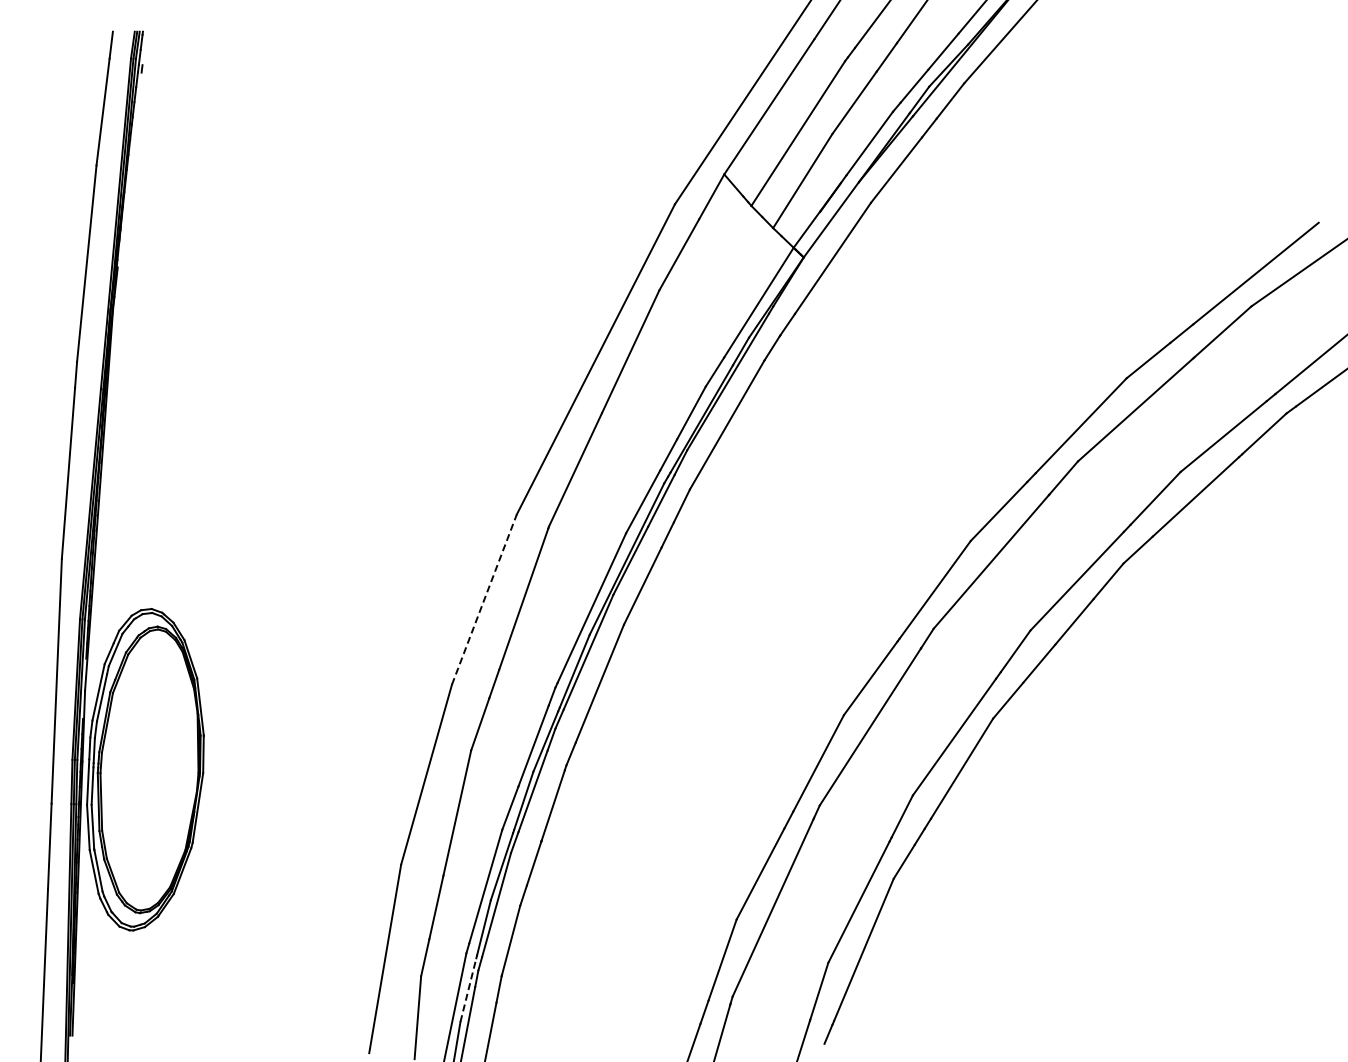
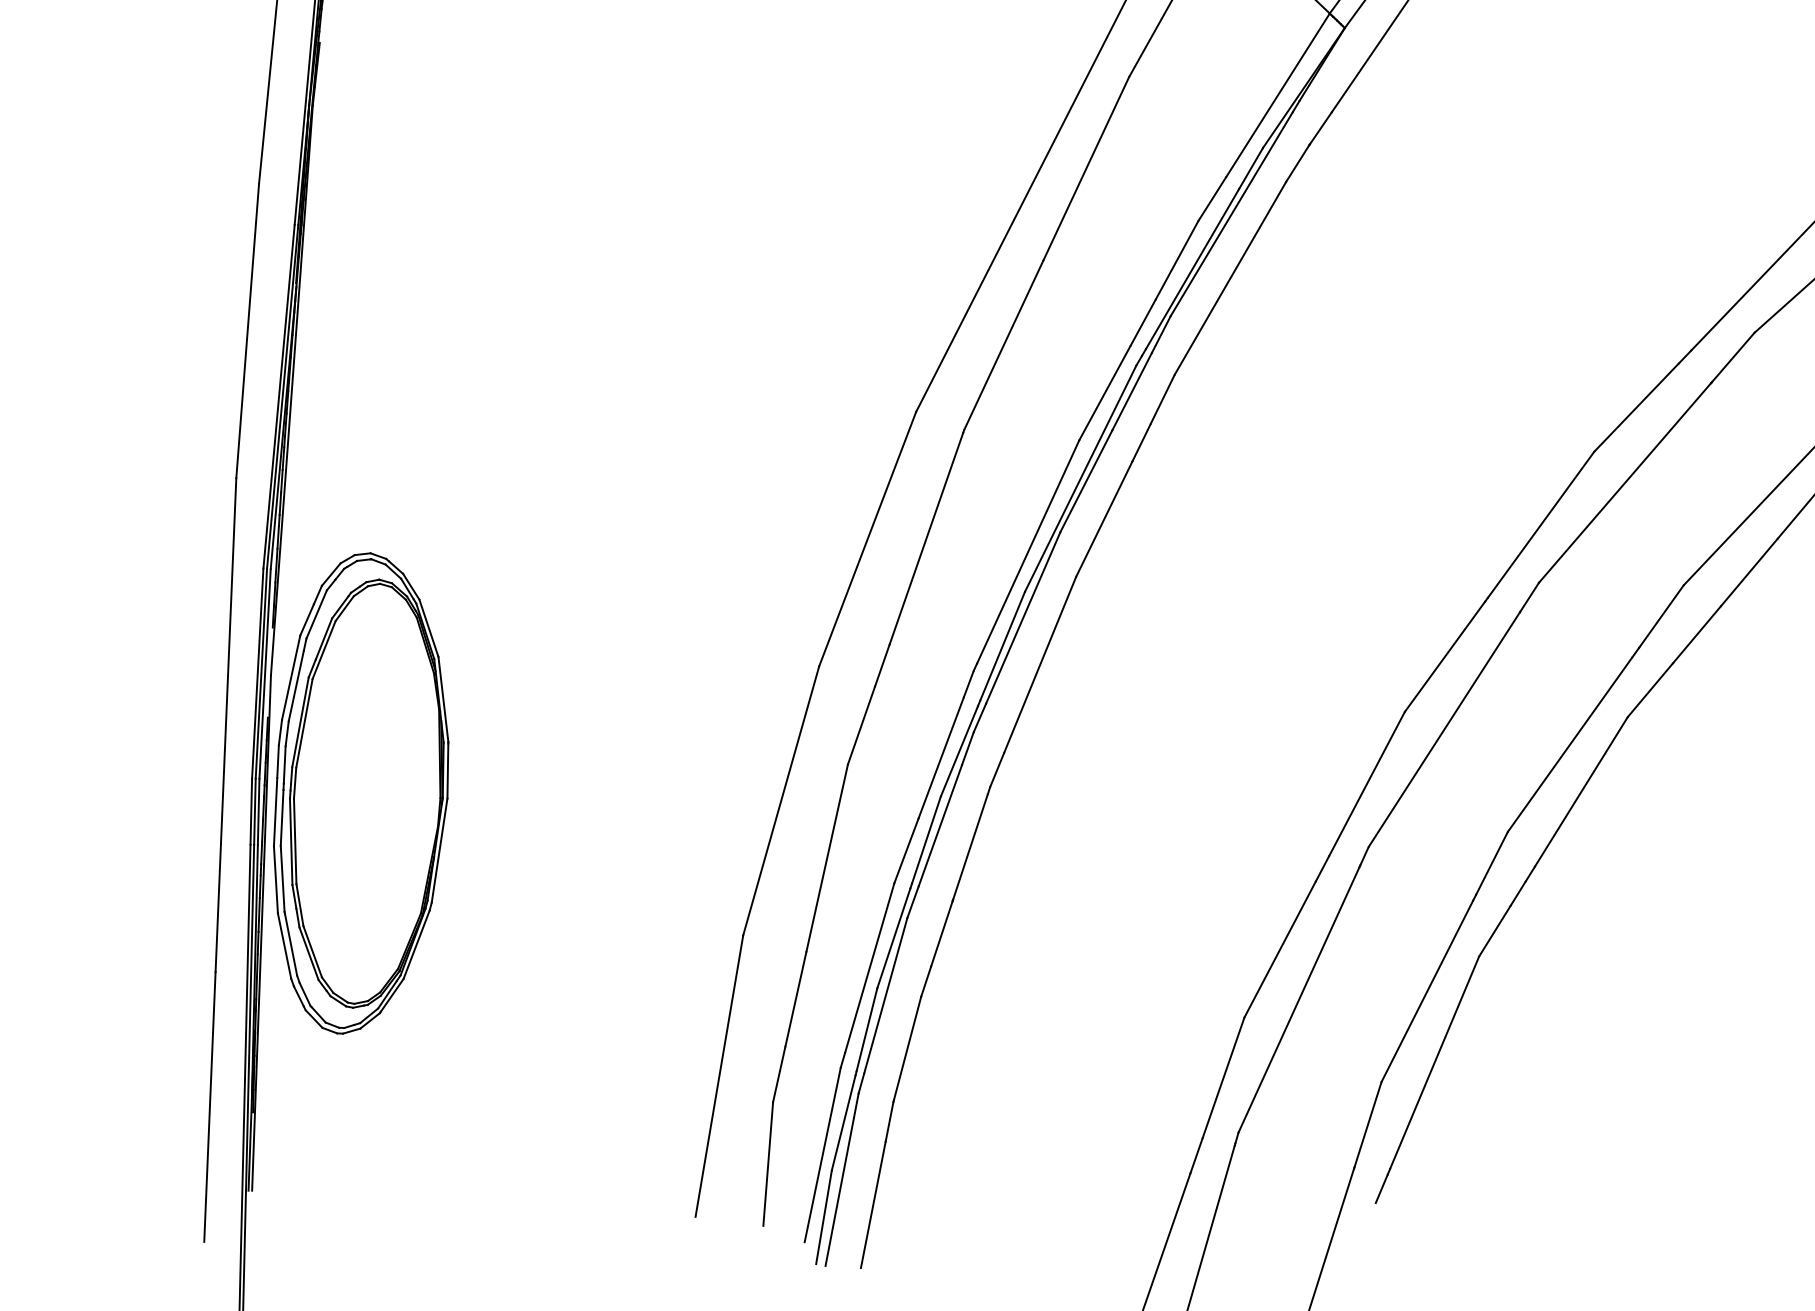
line: (484, 599) -> (867, 539), dashed -> solid
line: (468, 990) -> (843, 1123), dashed -> solid

